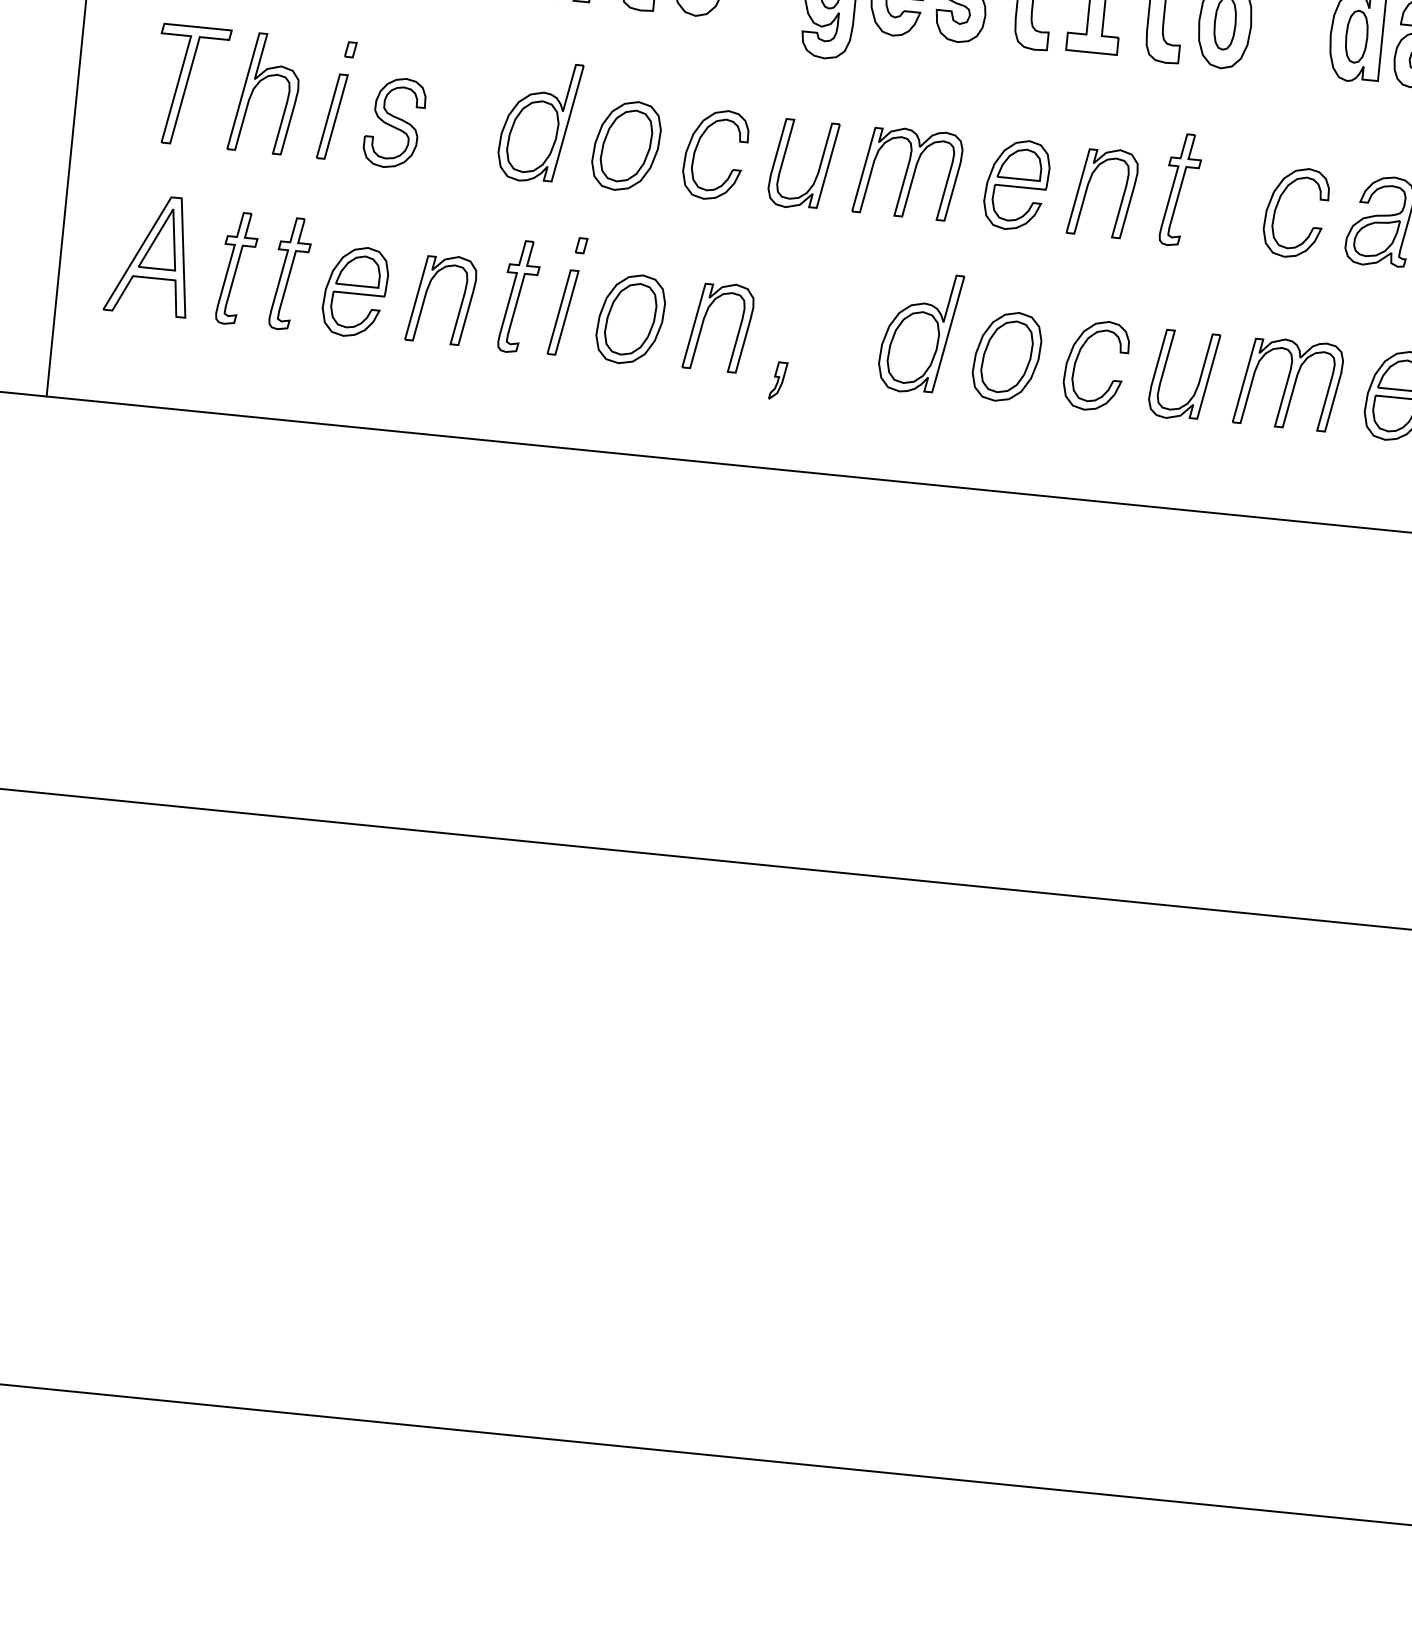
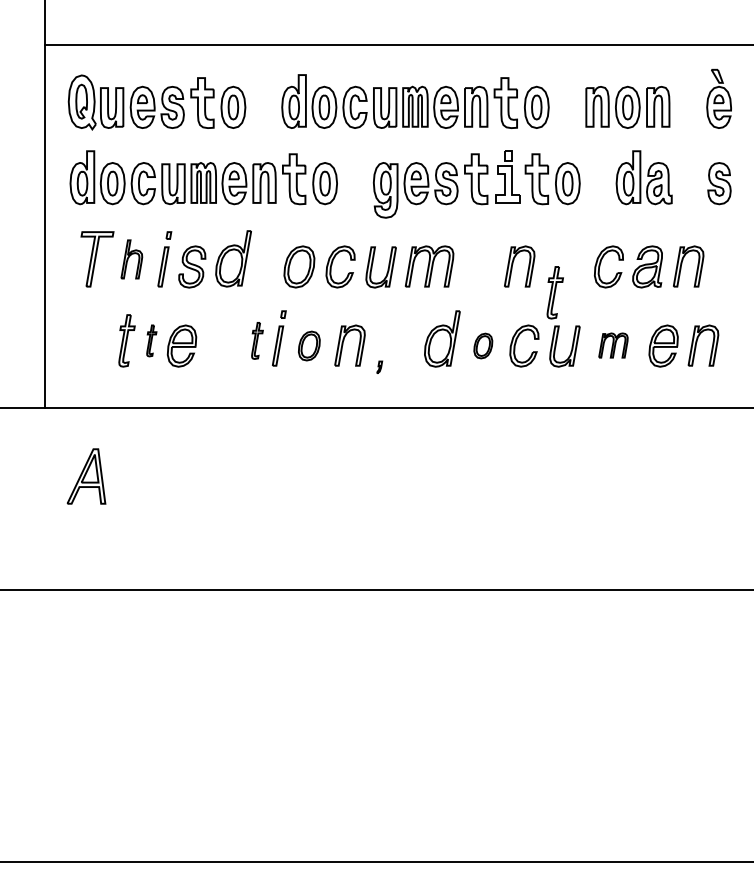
part: (264, 93) -> (131, 259), size x0.7
part: (539, 120) -> (233, 258), moved
part: (1016, 183) -> (479, 266), removed
part: (1179, 189) -> (554, 292), moved
part: (150, 254) -> (86, 476), moved
part: (290, 273) -> (151, 340), size x0.6
part: (428, 295) -> (215, 344), removed
part: (519, 296) -> (257, 340), size x0.7
part: (631, 318) -> (309, 345), size x0.7
part: (1007, 355) -> (483, 345), size x0.6
part: (778, 380) -> (379, 367), size x0.7
part: (1289, 383) -> (613, 345), size x0.6

